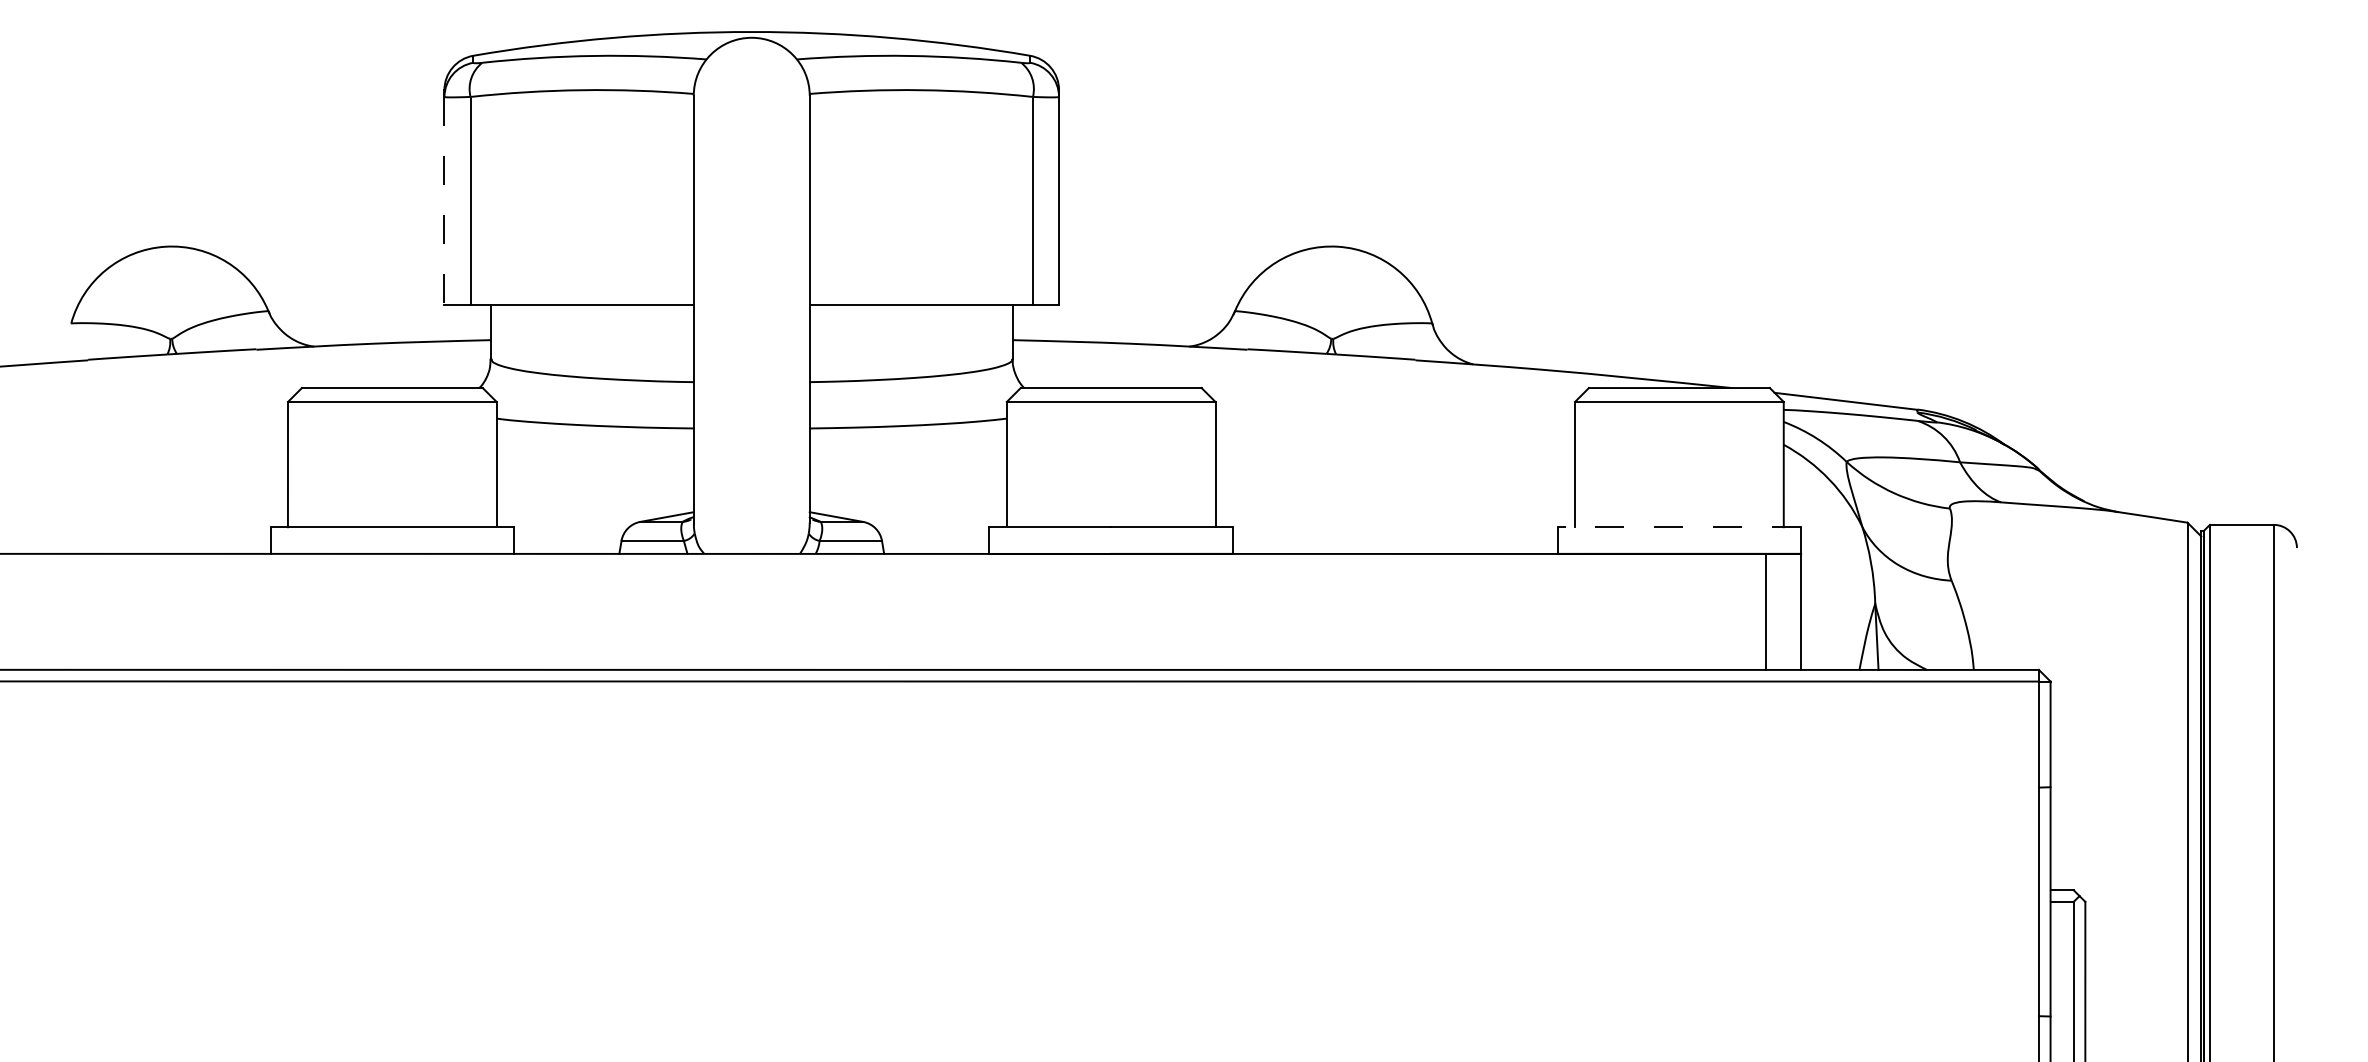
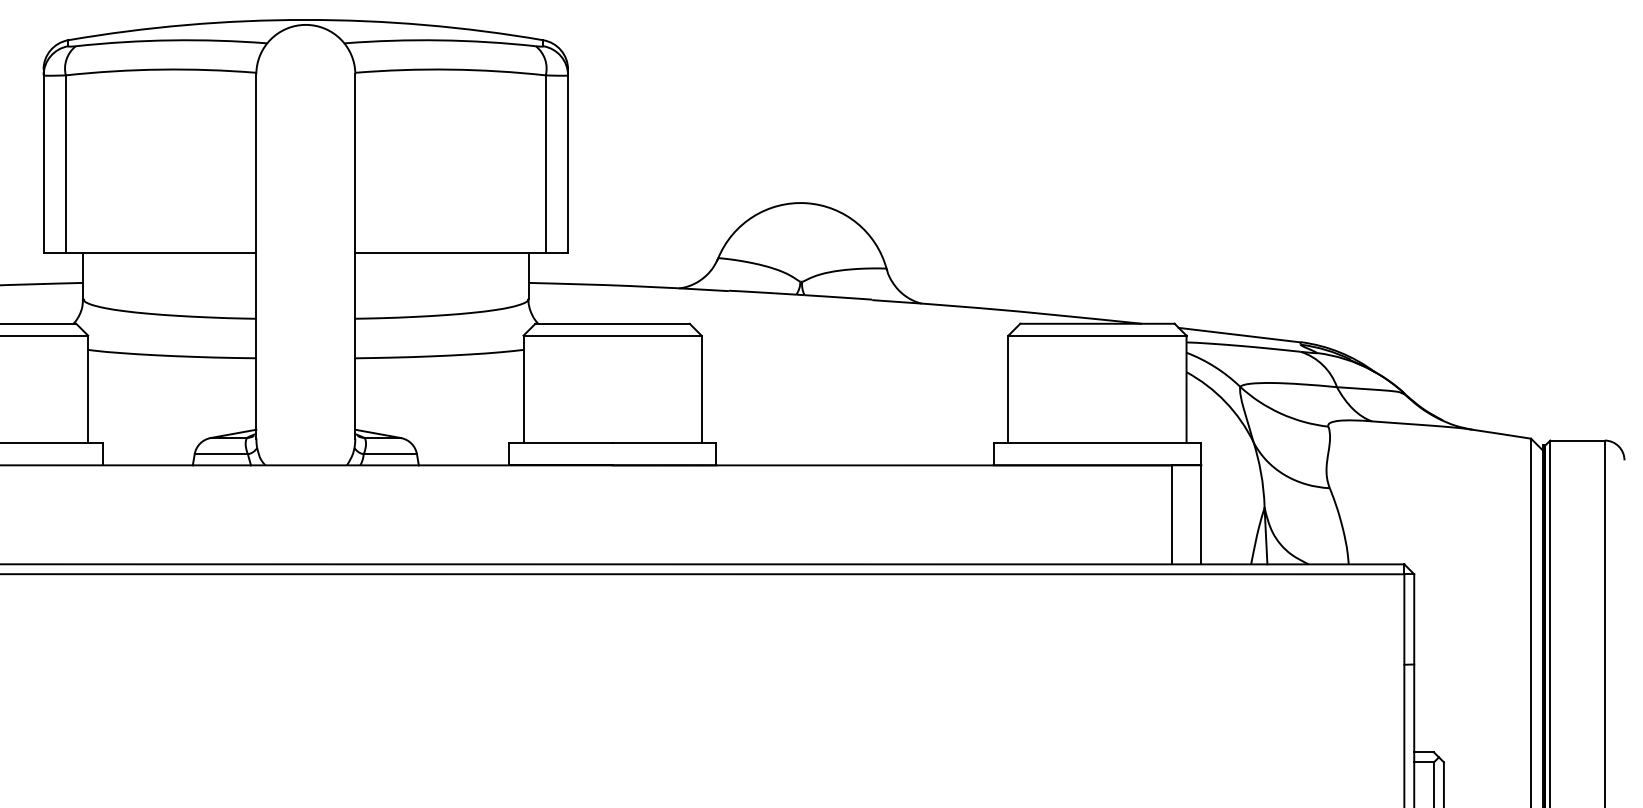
line: (444, 200) -> (43, 163), dashed -> solid
line: (1679, 527) -> (1097, 442), dashed -> solid

